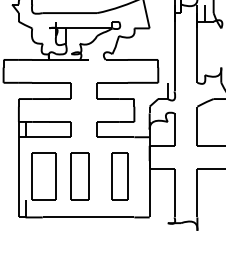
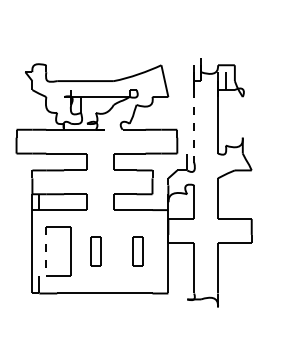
line: (174, 56) -> (194, 126), solid -> dashed
line: (32, 177) -> (46, 251), solid -> dashed
part: (79, 177) -> (95, 251), size x0.6
part: (119, 177) -> (137, 251), size x0.6

